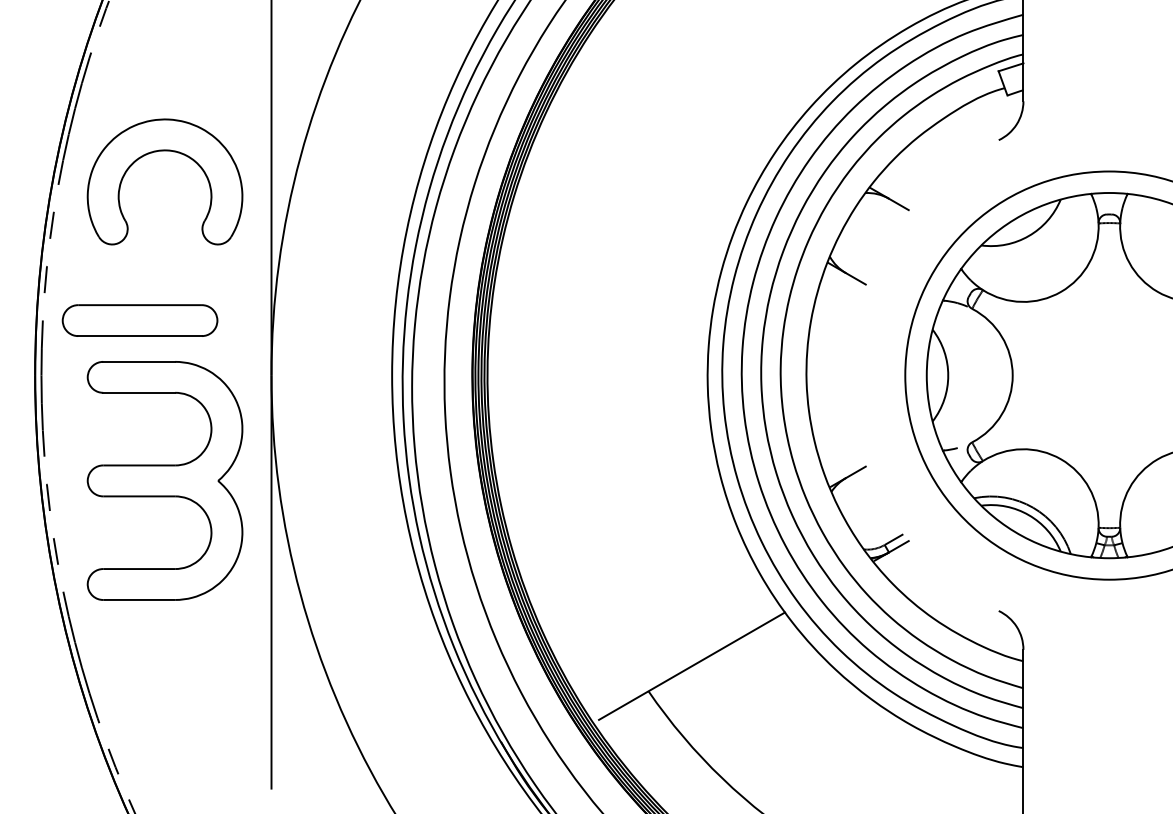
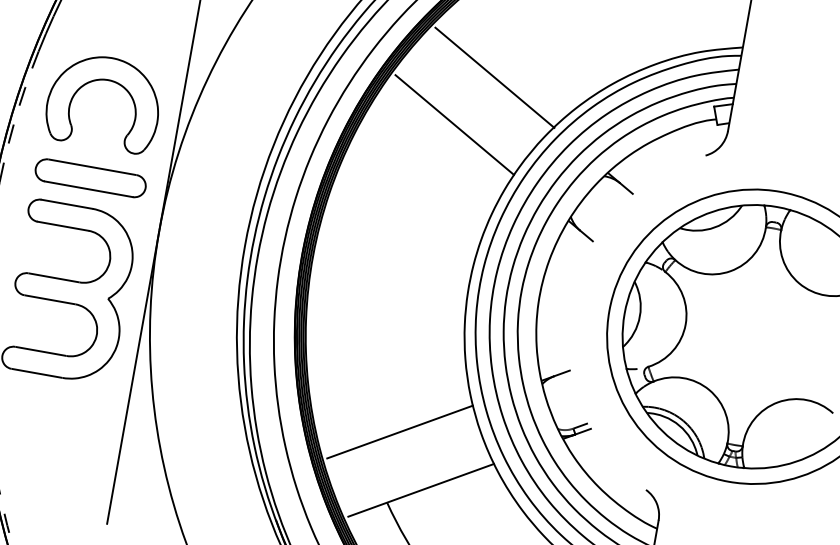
line: (692, 85) -> (494, 78), added
part: (164, 151) -> (107, 80), moved
line: (648, 159) -> (454, 125), added
part: (139, 320) -> (90, 178), moved
line: (648, 591) -> (399, 431), added

